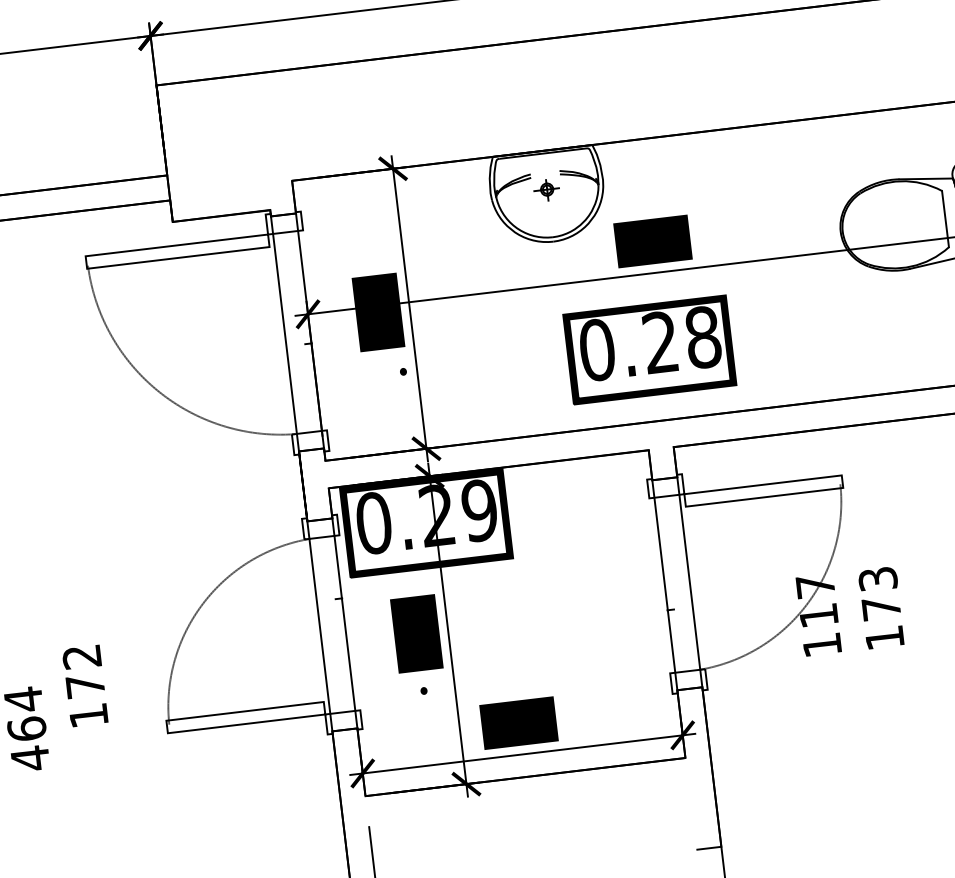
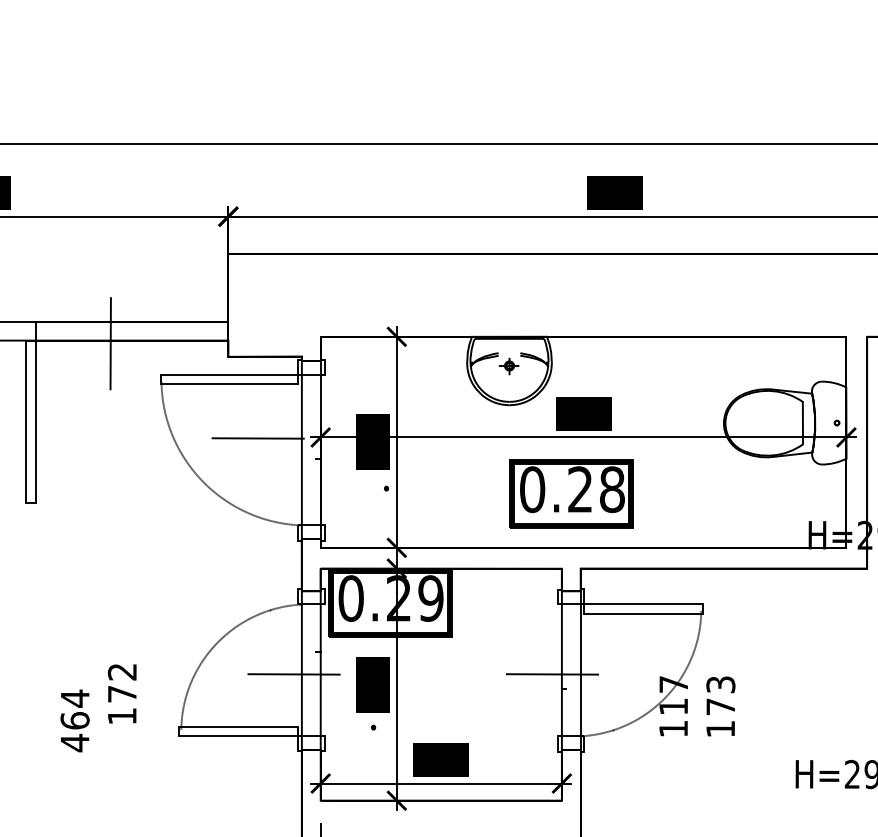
line: (14, 222) -> (110, 343), added
line: (224, 325) -> (257, 438), added
line: (653, 592) -> (552, 674), added
line: (309, 633) -> (293, 674), added

